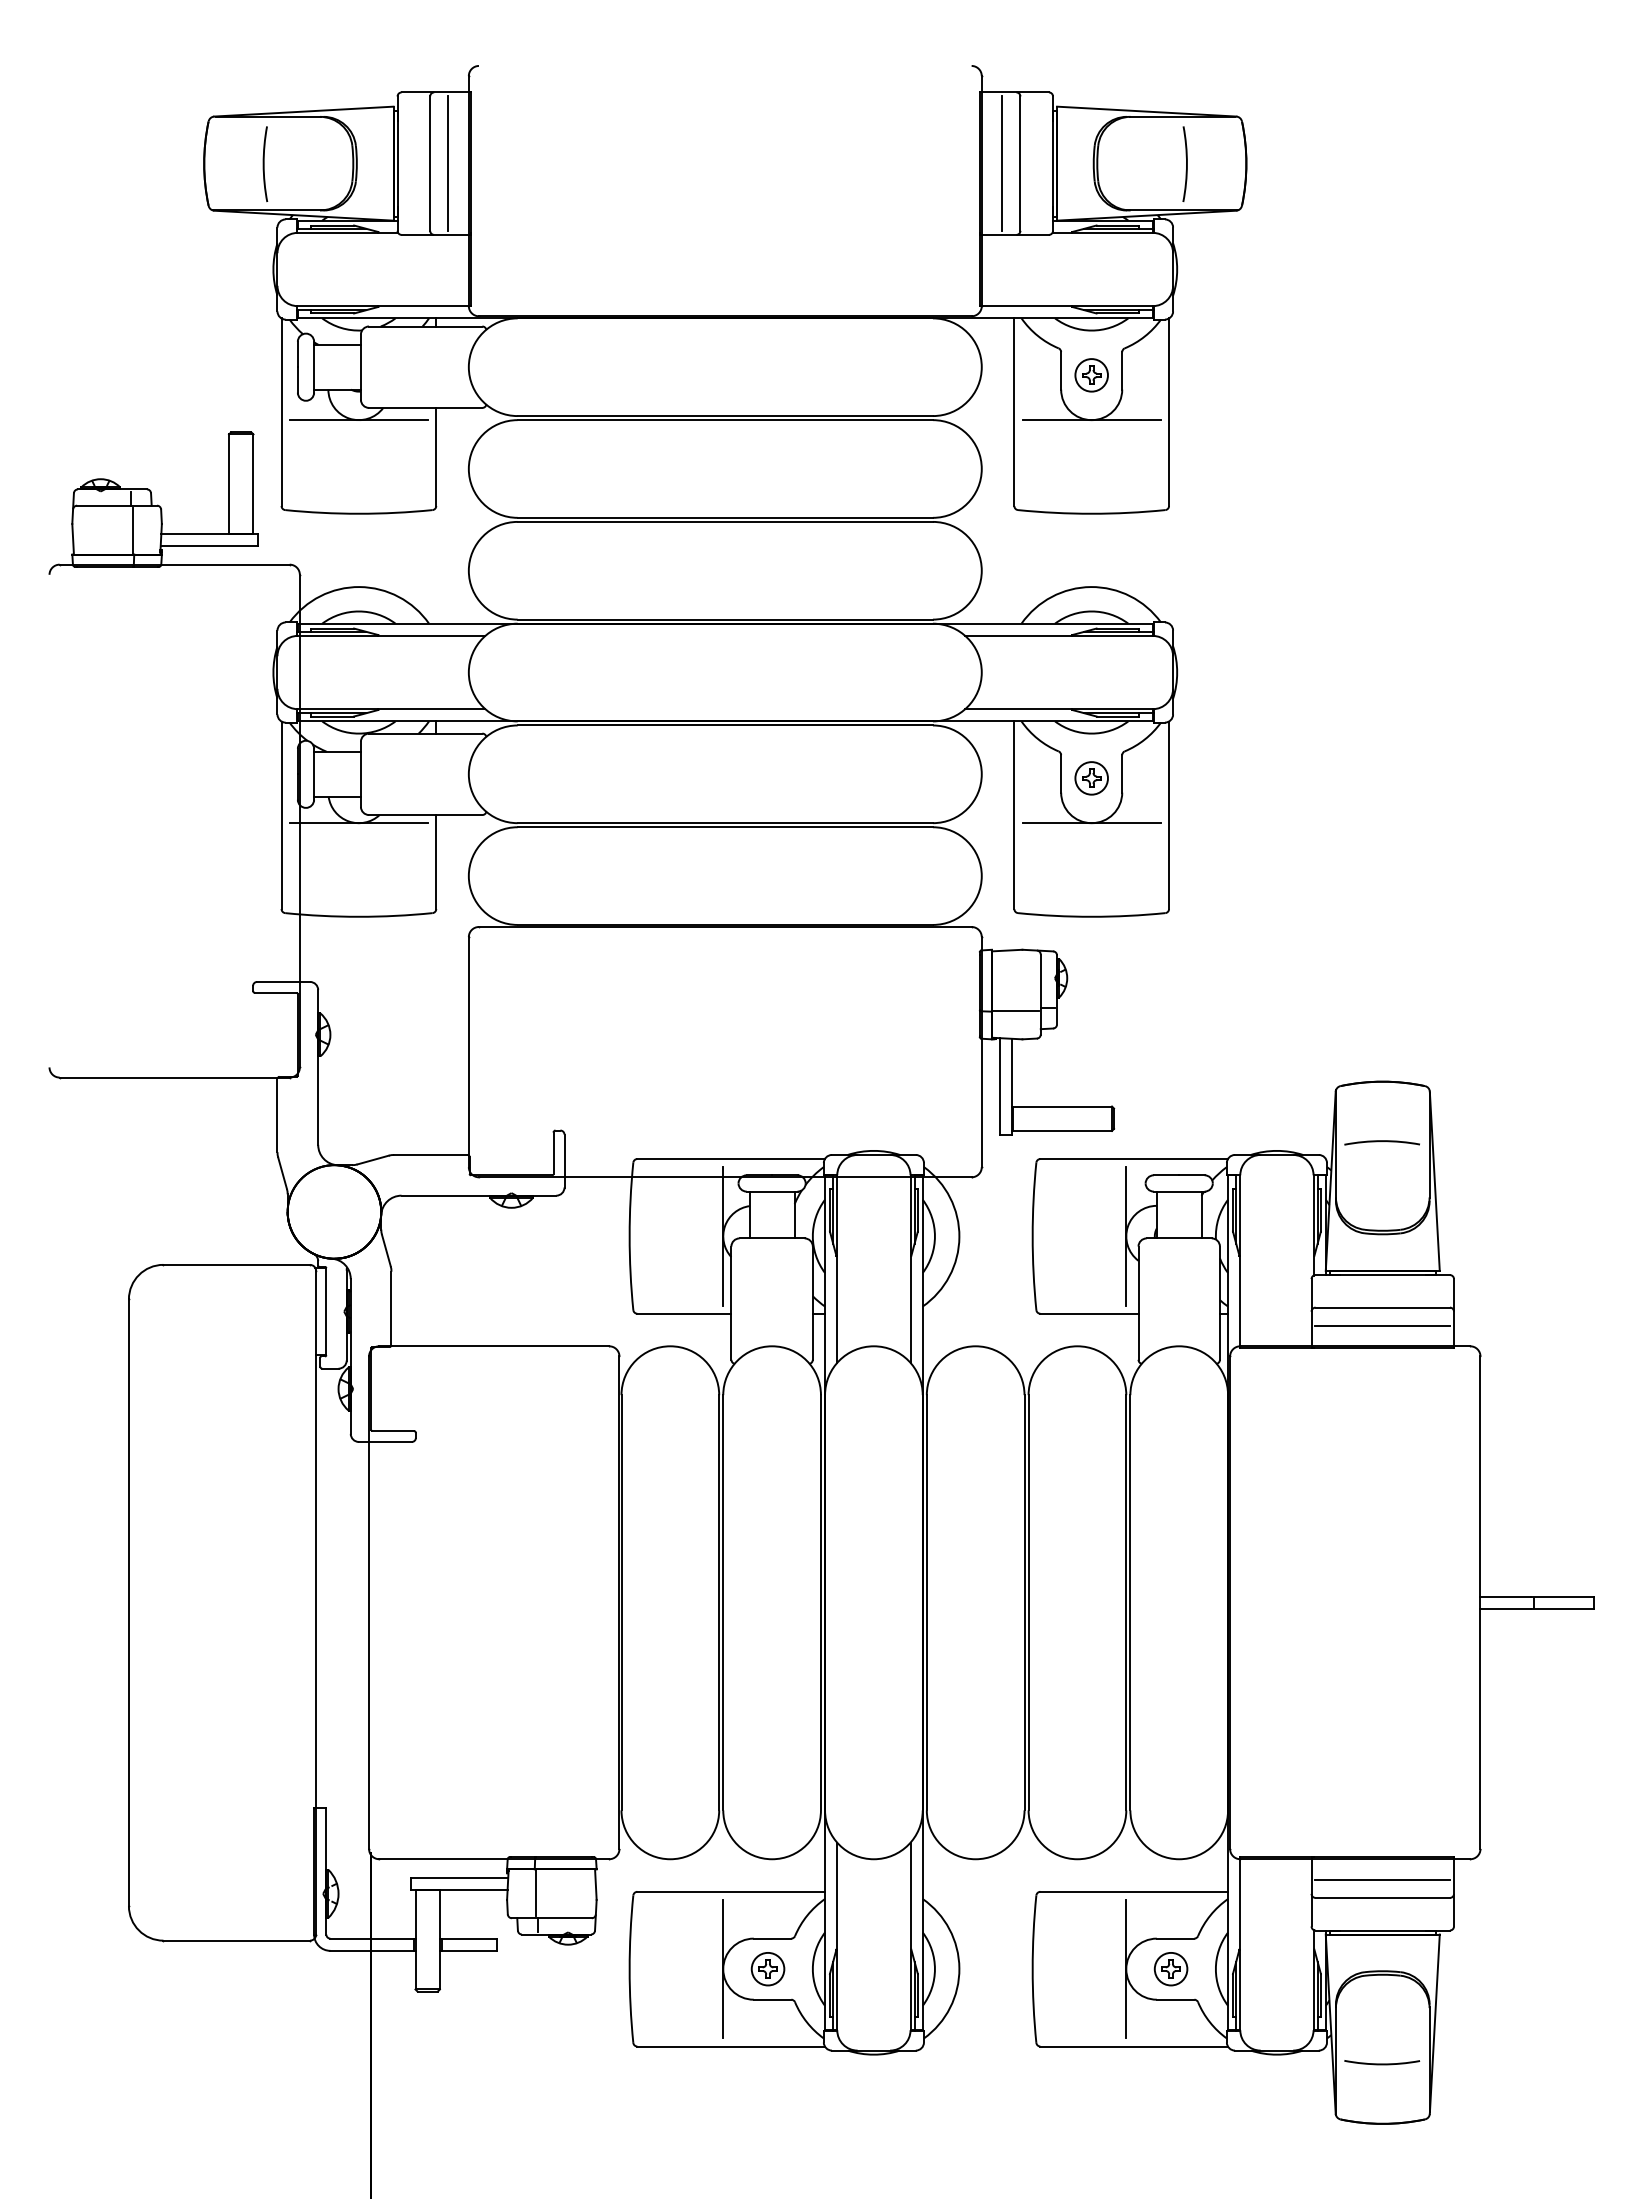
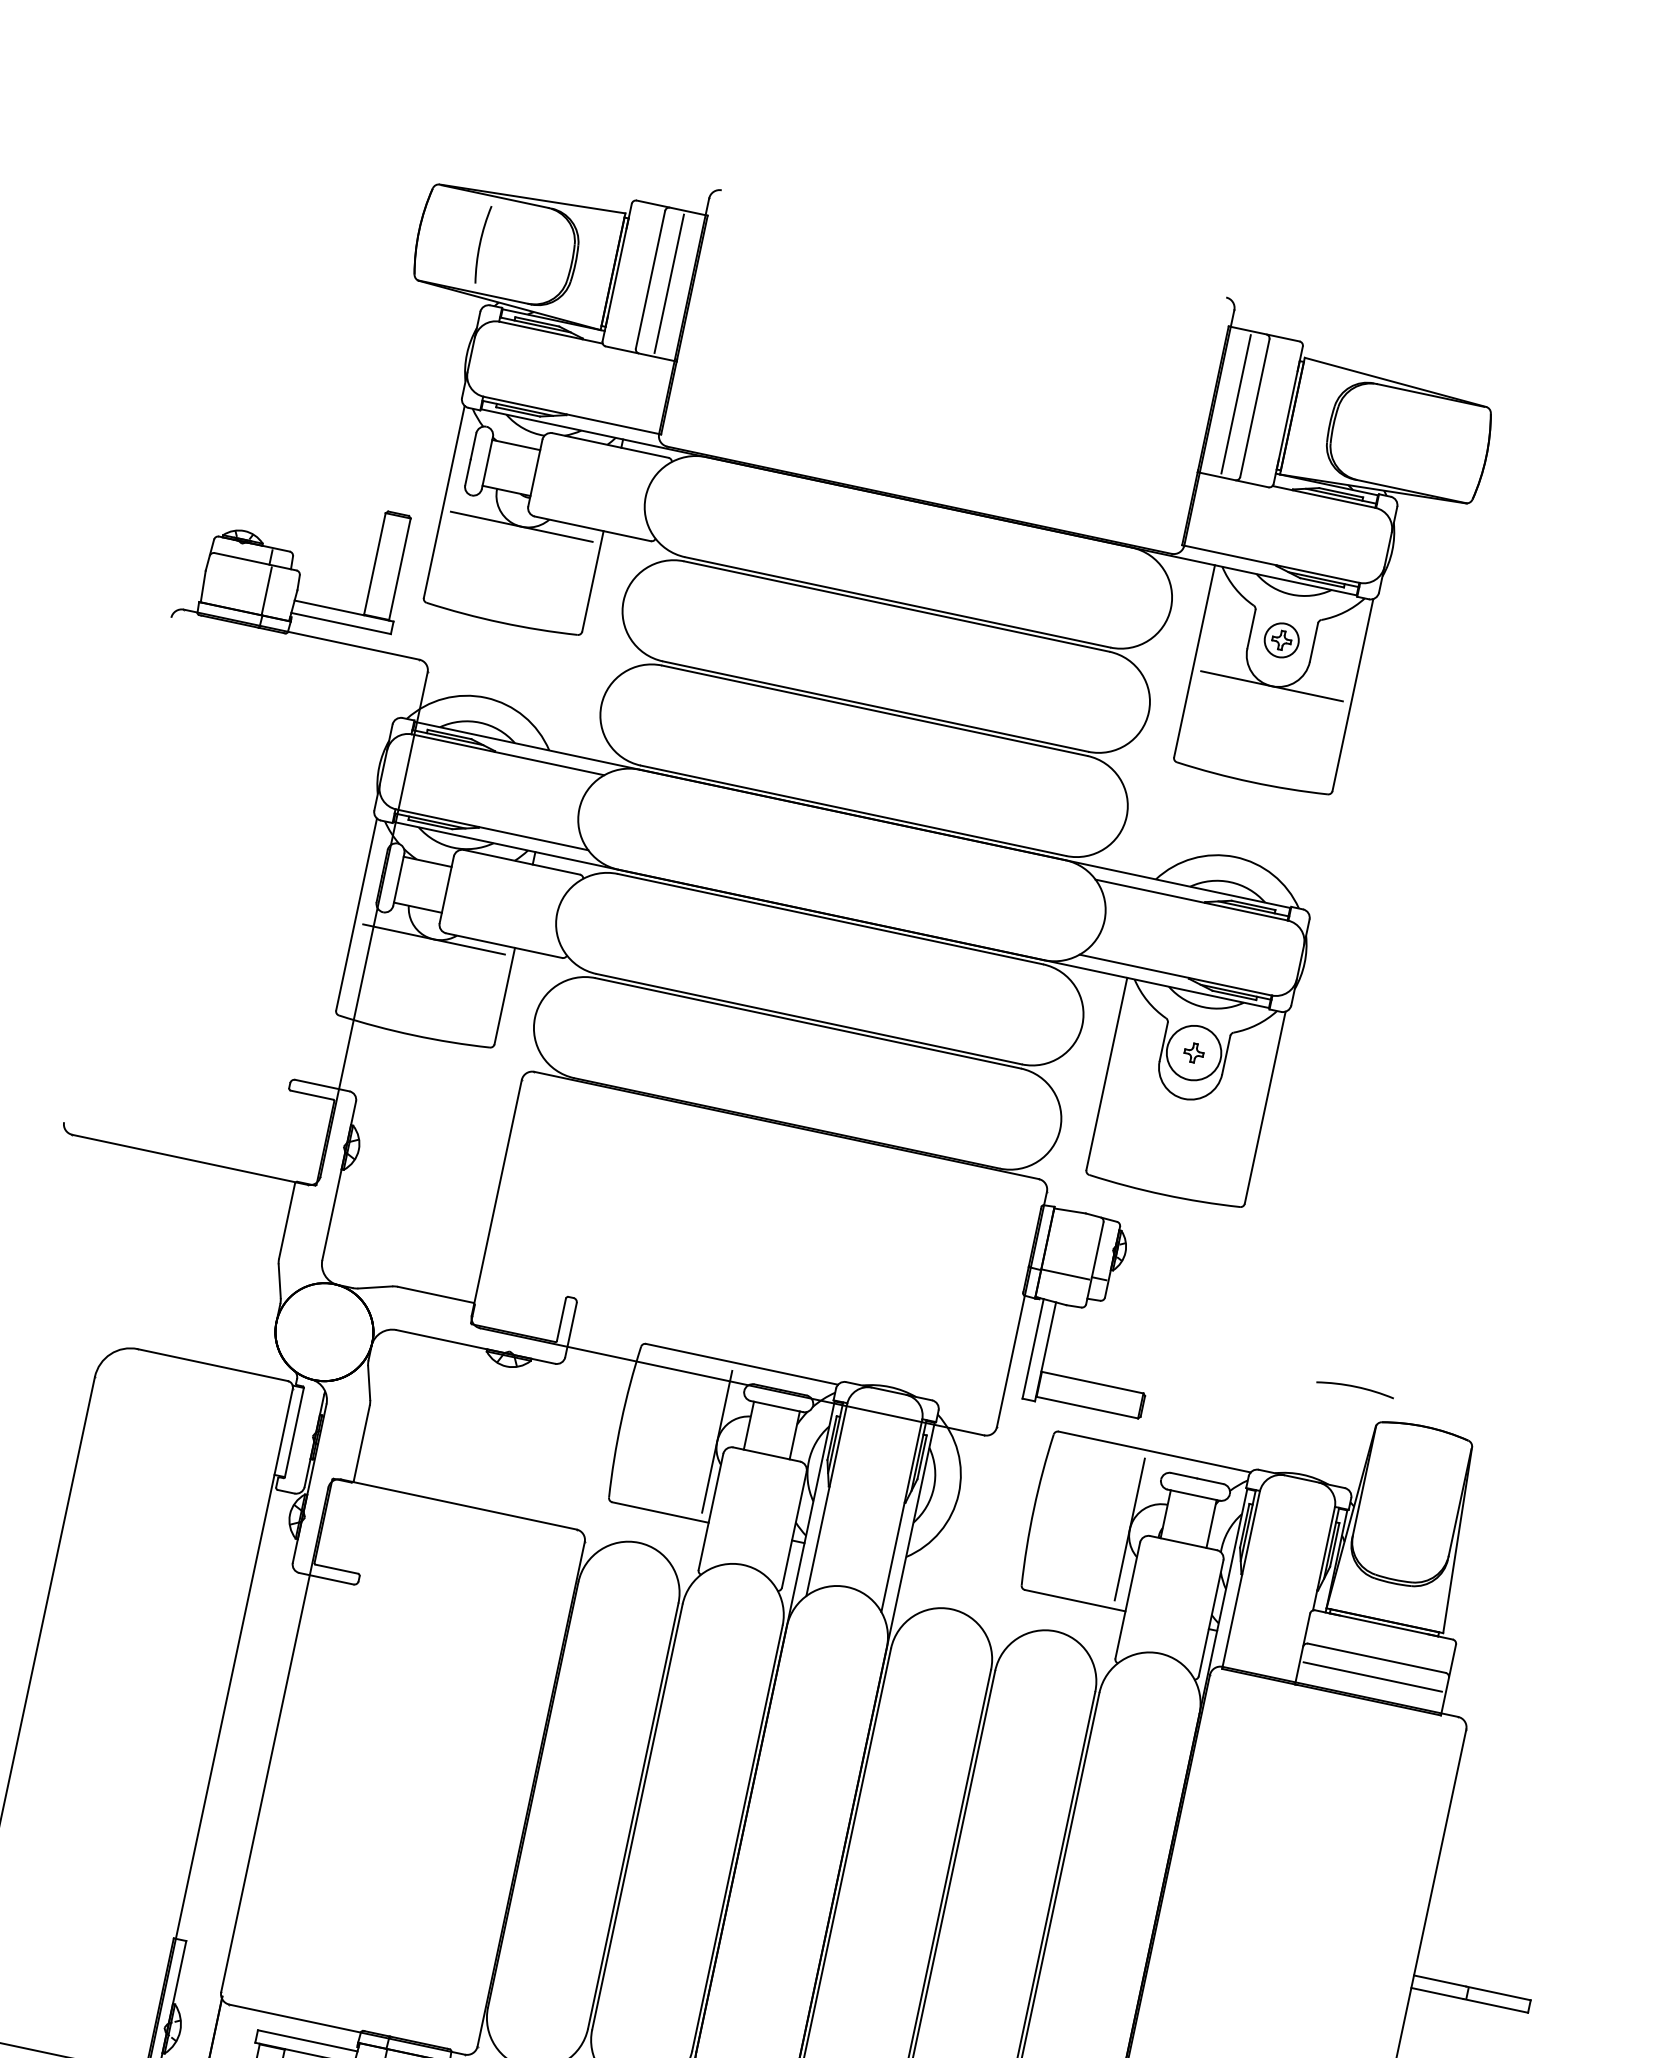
arc: (1186, 163) -> (1424, 444), removed
circle: (1091, 778) -> (1193, 1053), size x1.6
line: (1091, 823) -> (1184, 1099), removed
arc: (1381, 1142) -> (1354, 1388), moved

